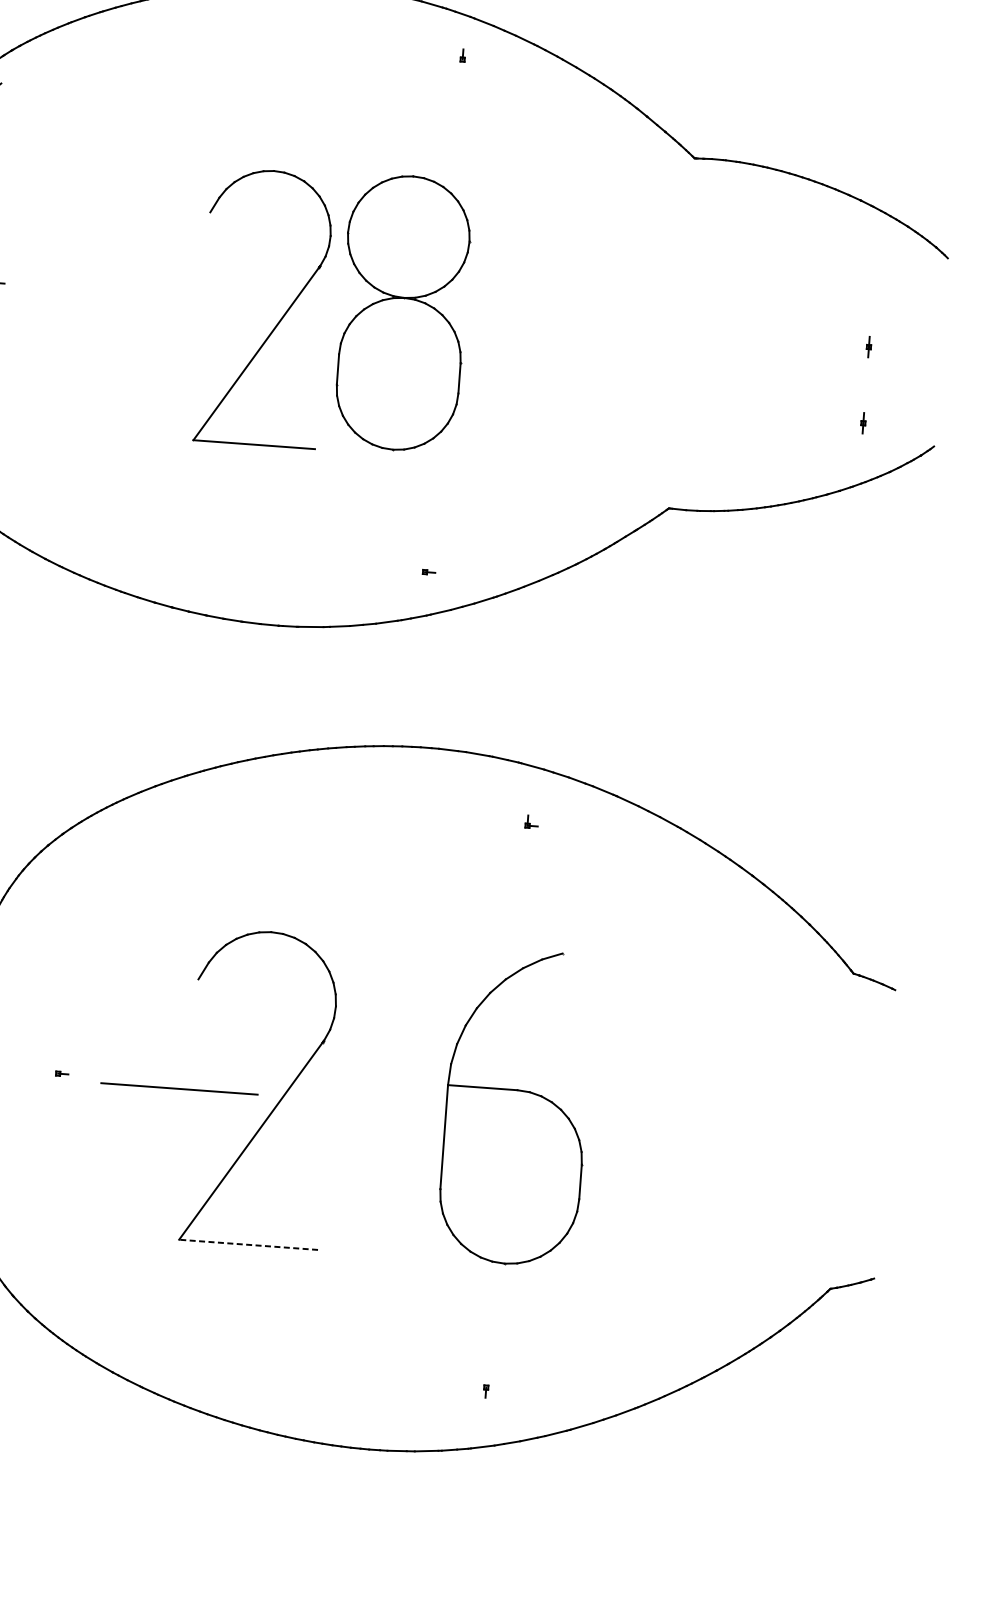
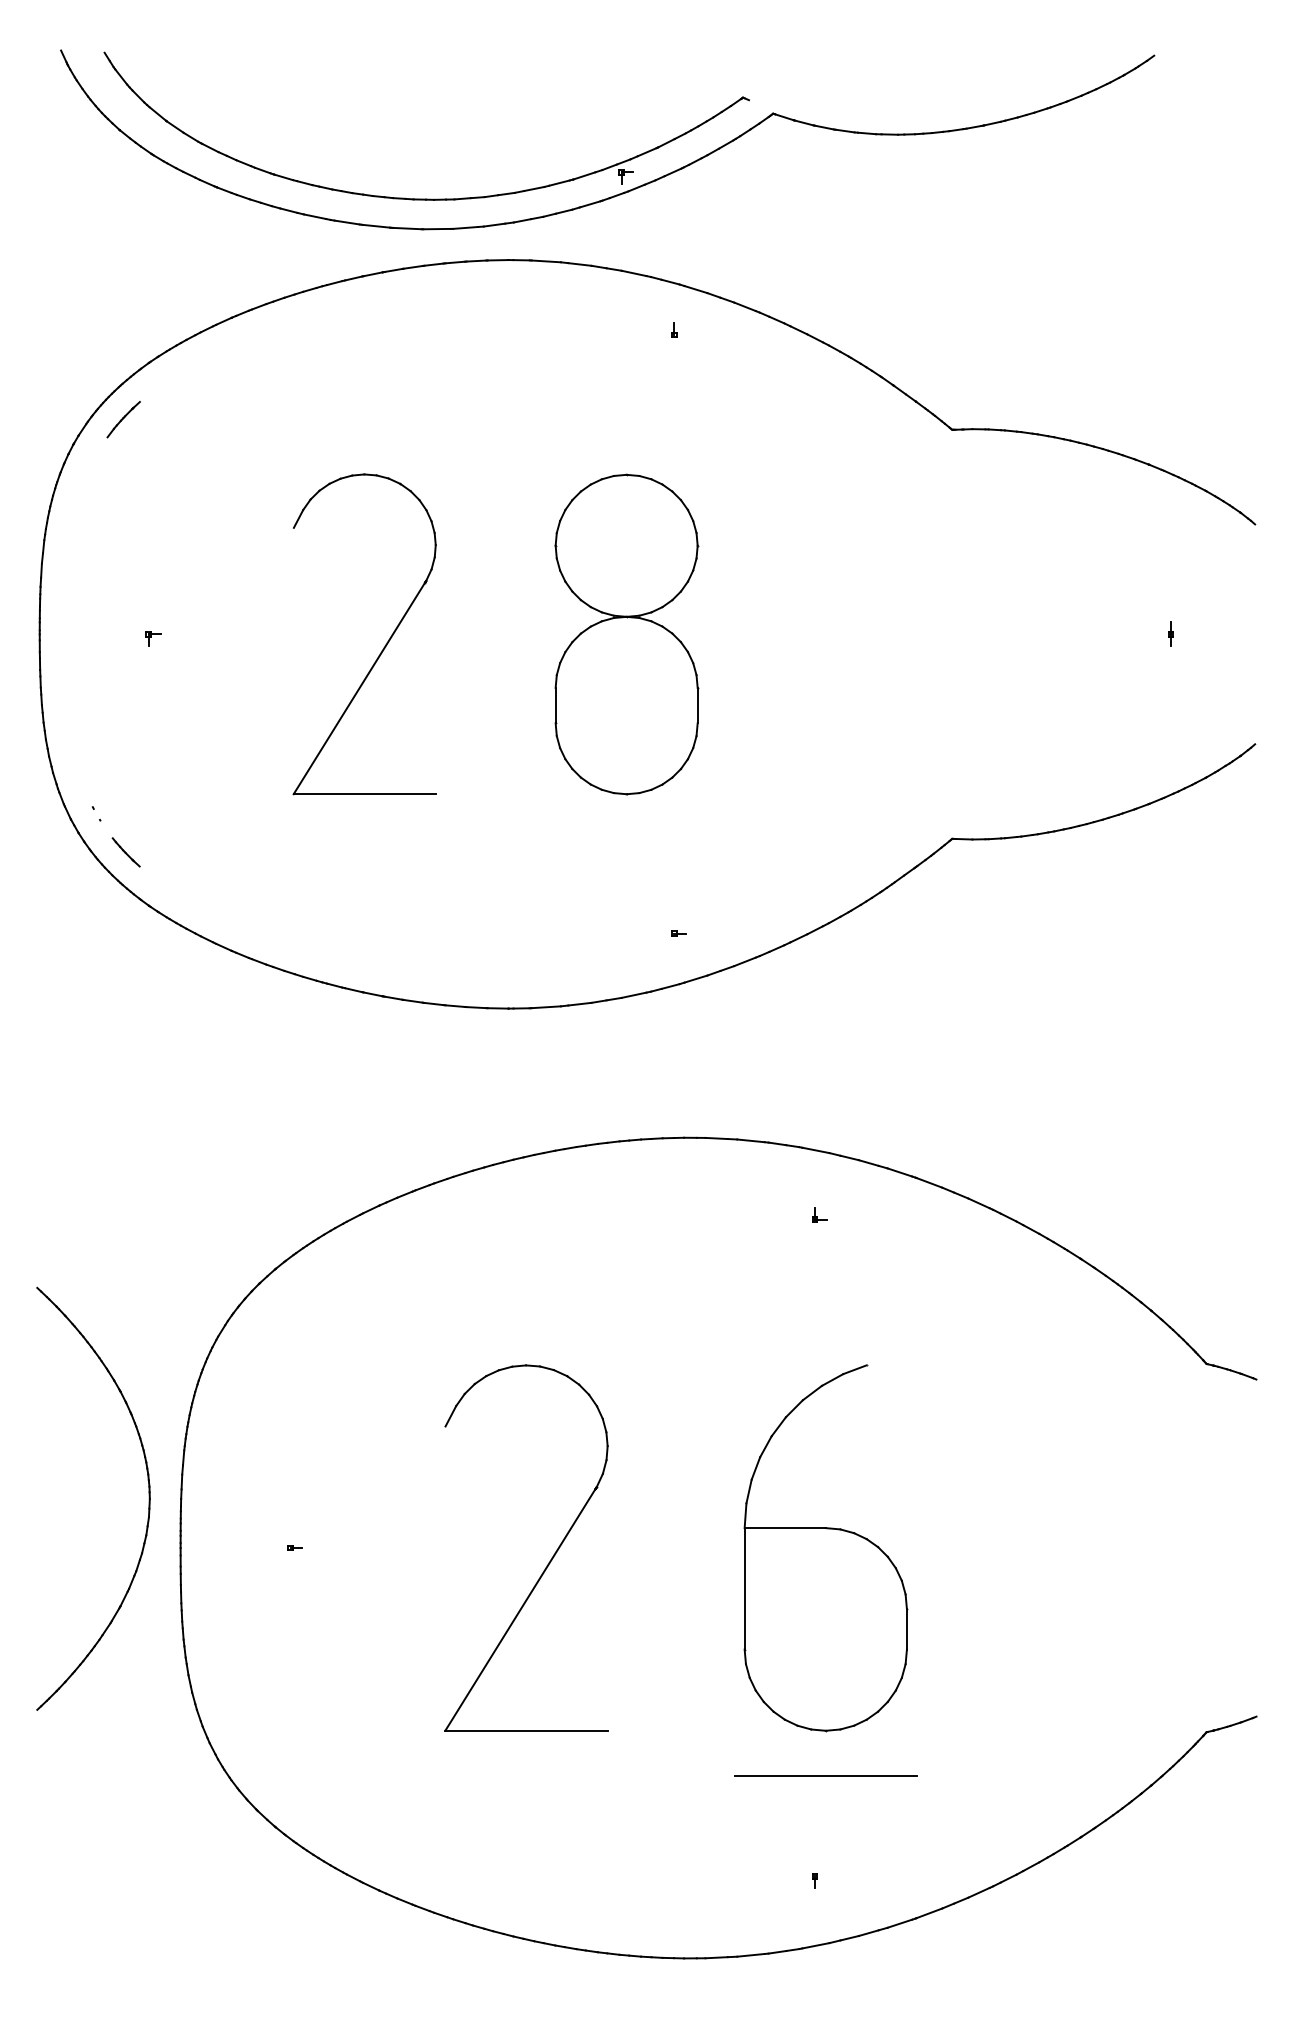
part: (279, 320) -> (383, 647), moved
part: (863, 422) -> (1170, 722), removed
line: (179, 1088) -> (825, 1775), moved
line: (247, 1244) -> (525, 1730), dashed -> solid

